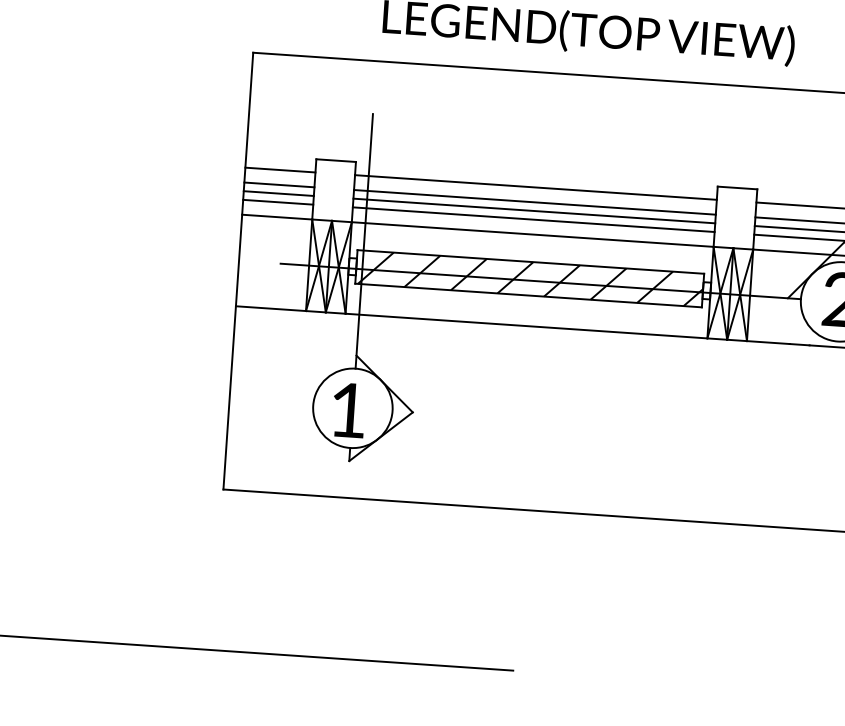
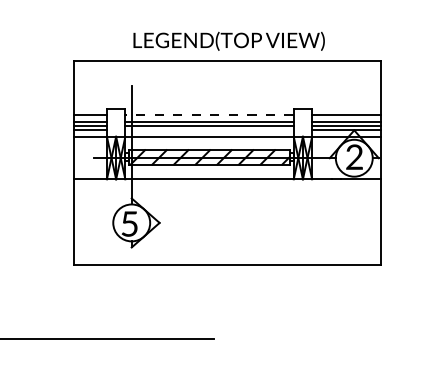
line: (535, 186) -> (209, 114), solid -> dashed
line: (533, 218) -> (209, 129), removed
text: (348, 409) -> (129, 223), 1 -> 5

